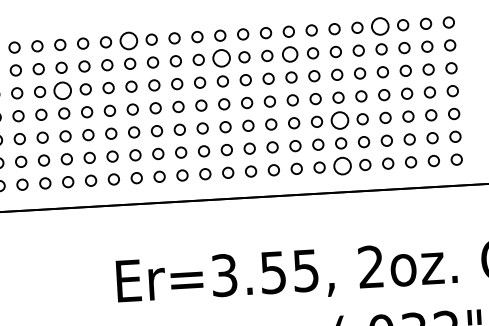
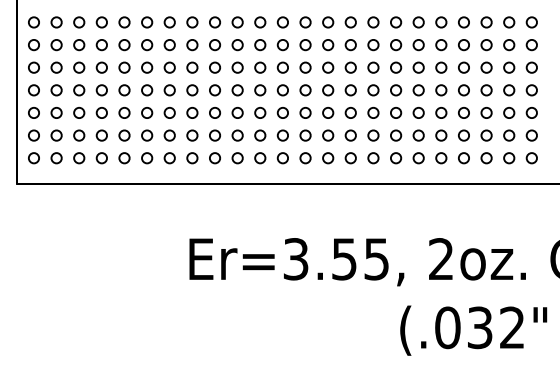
circle: (379, 26) -> (463, 22), size x0.62
circle: (128, 41) -> (214, 22), size x0.62
circle: (290, 55) -> (373, 45), size x0.71
circle: (221, 59) -> (305, 45), size x0.62
circle: (63, 90) -> (147, 67), size x0.62
circle: (339, 120) -> (418, 112), size x0.62
circle: (342, 166) -> (418, 158), size x0.62

